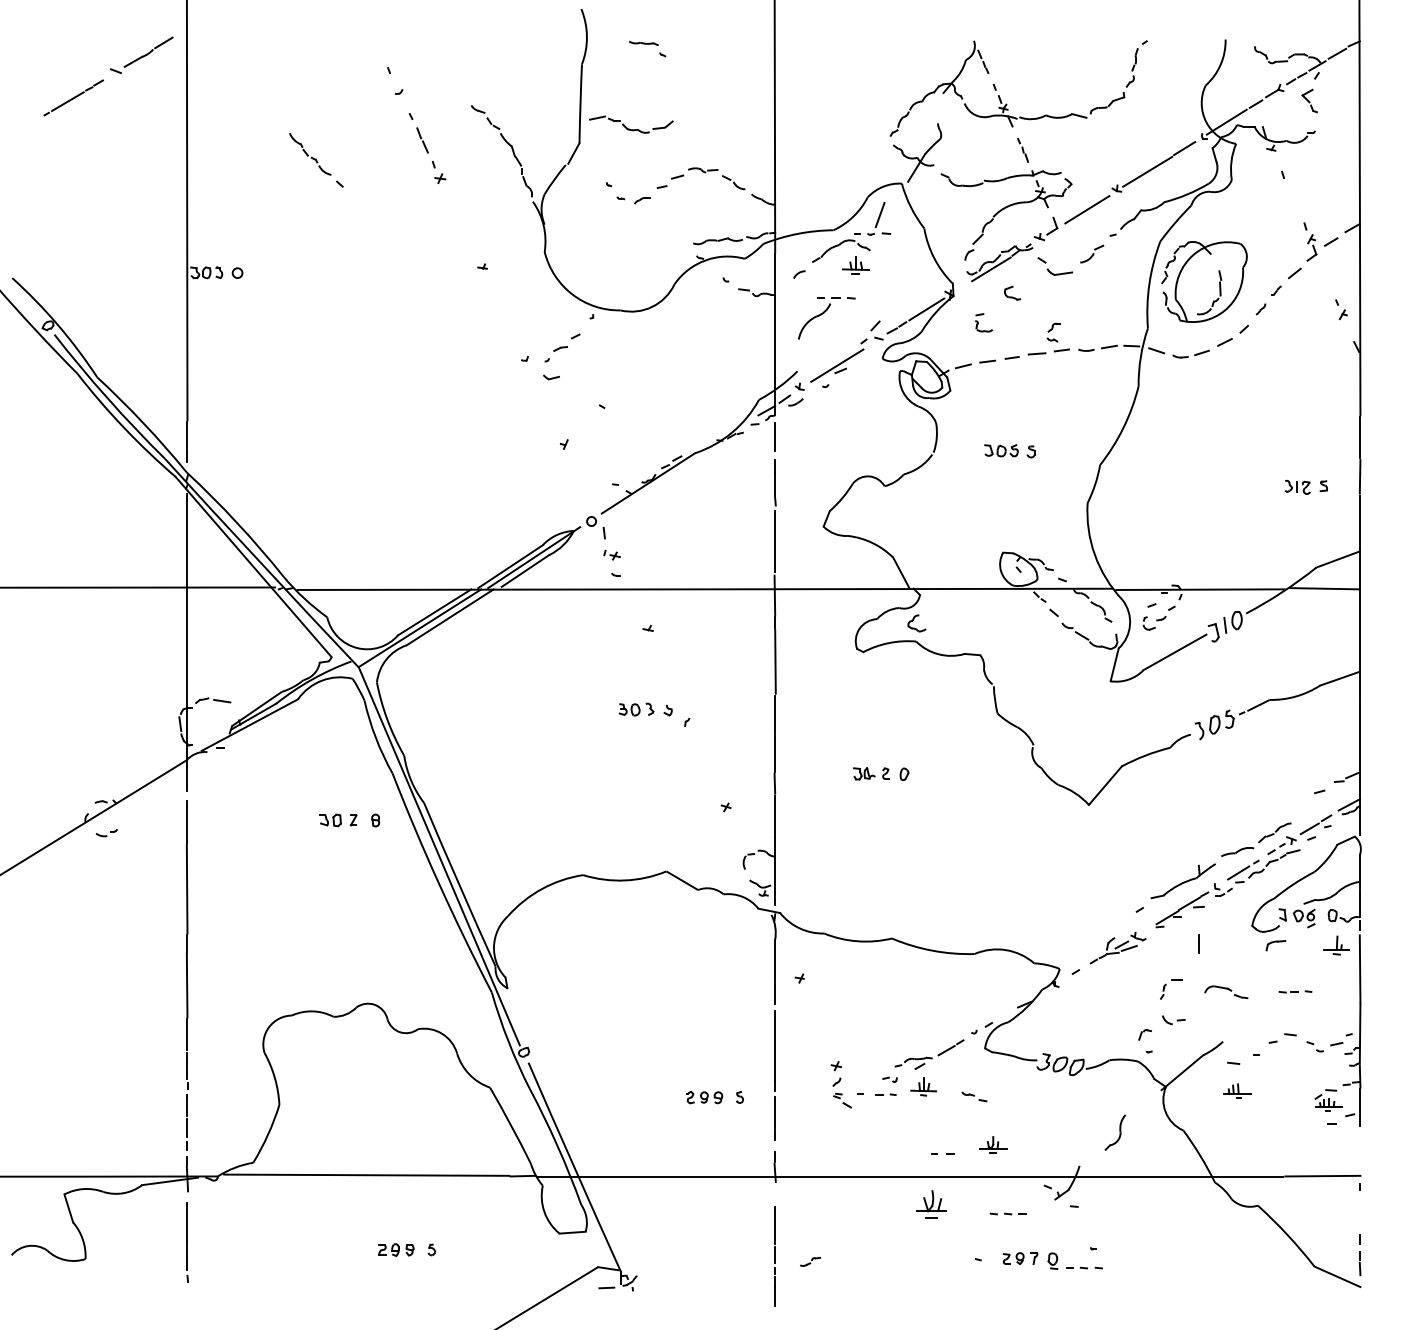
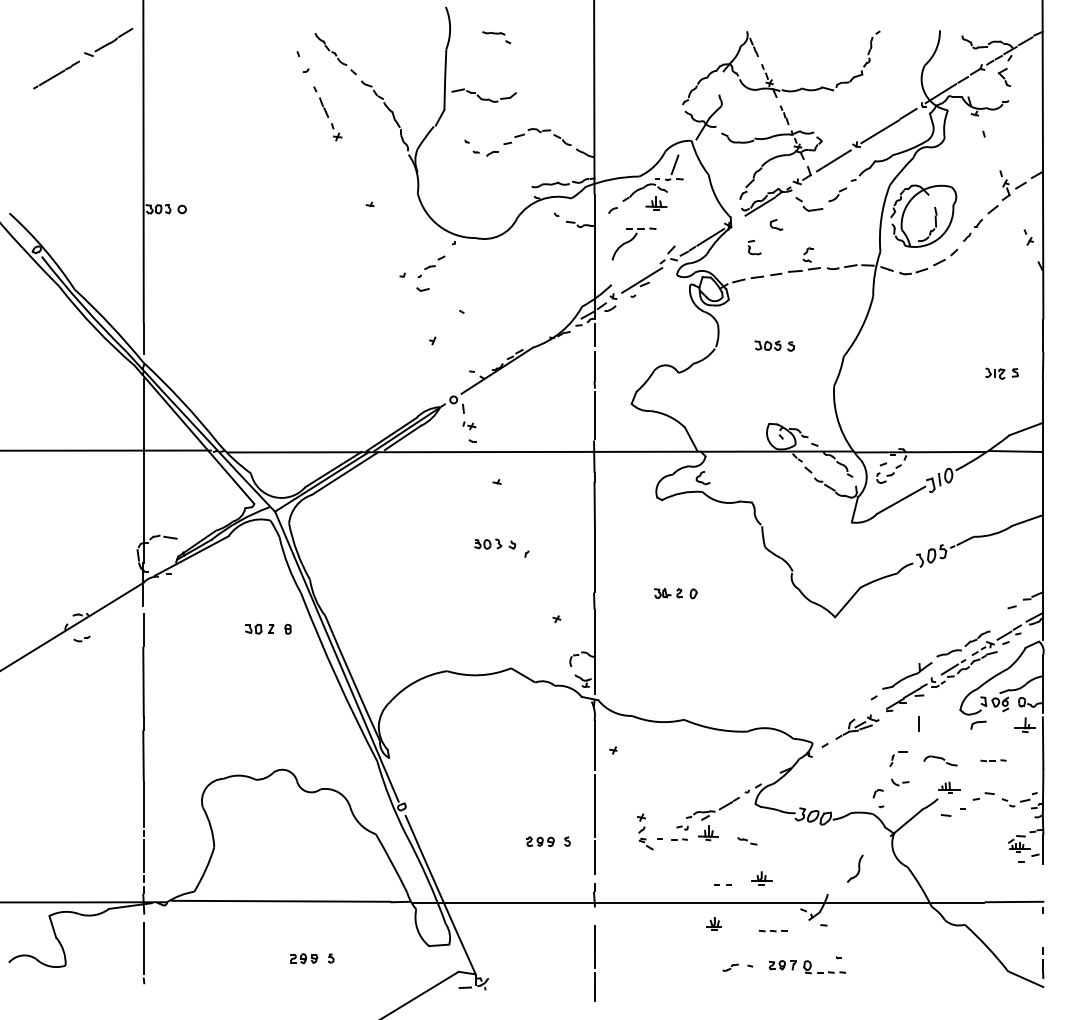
part: (316, 161) -> (335, 54), moved
part: (1238, 1090) -> (949, 787), moved
part: (930, 1204) -> (713, 923), size x0.62
part: (810, 1261) -> (730, 967), moved

